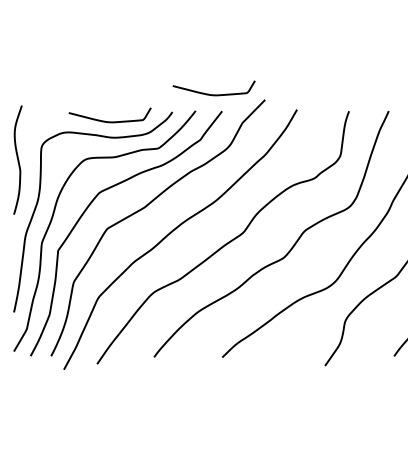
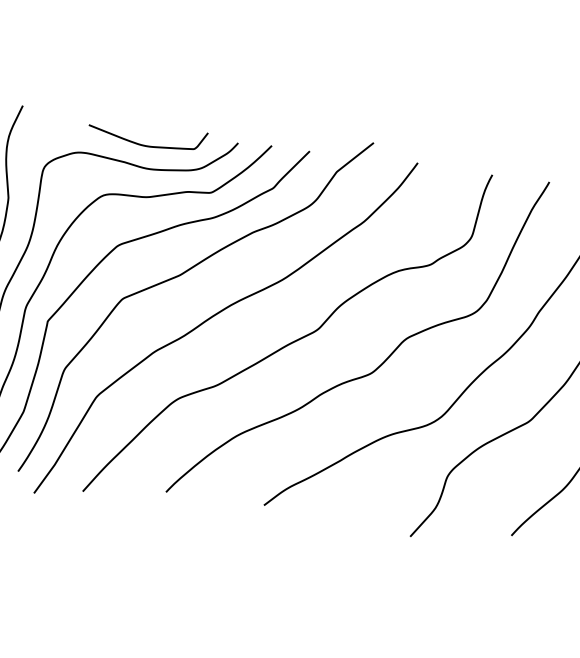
curve: (213, 94) -> (300, 125), removed

